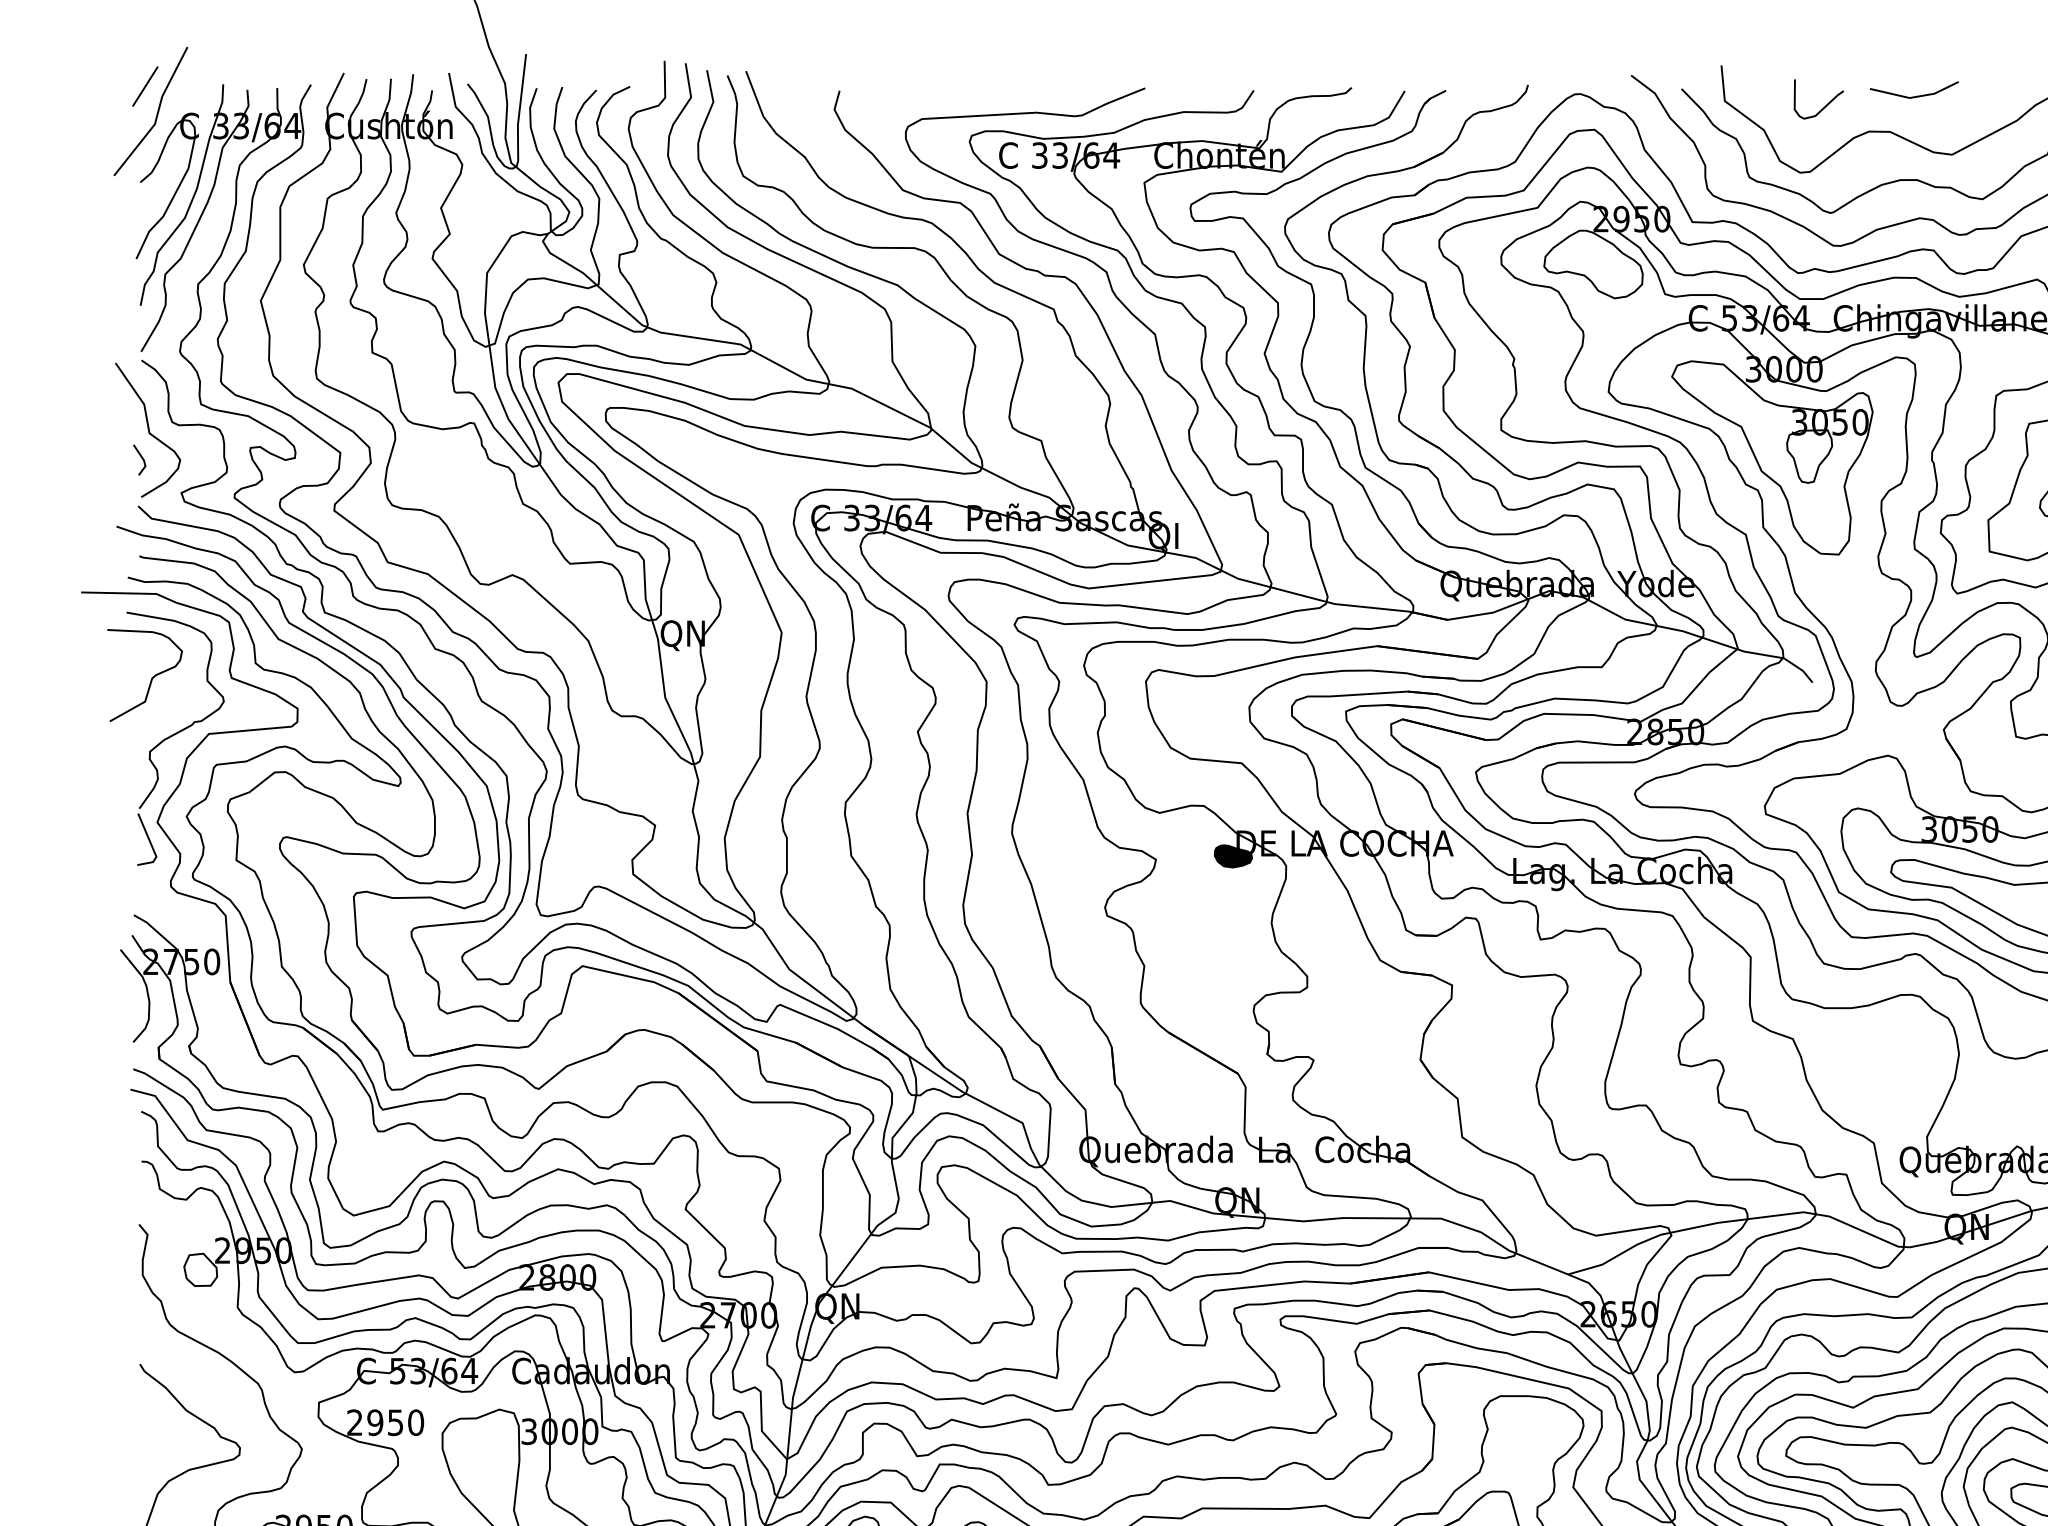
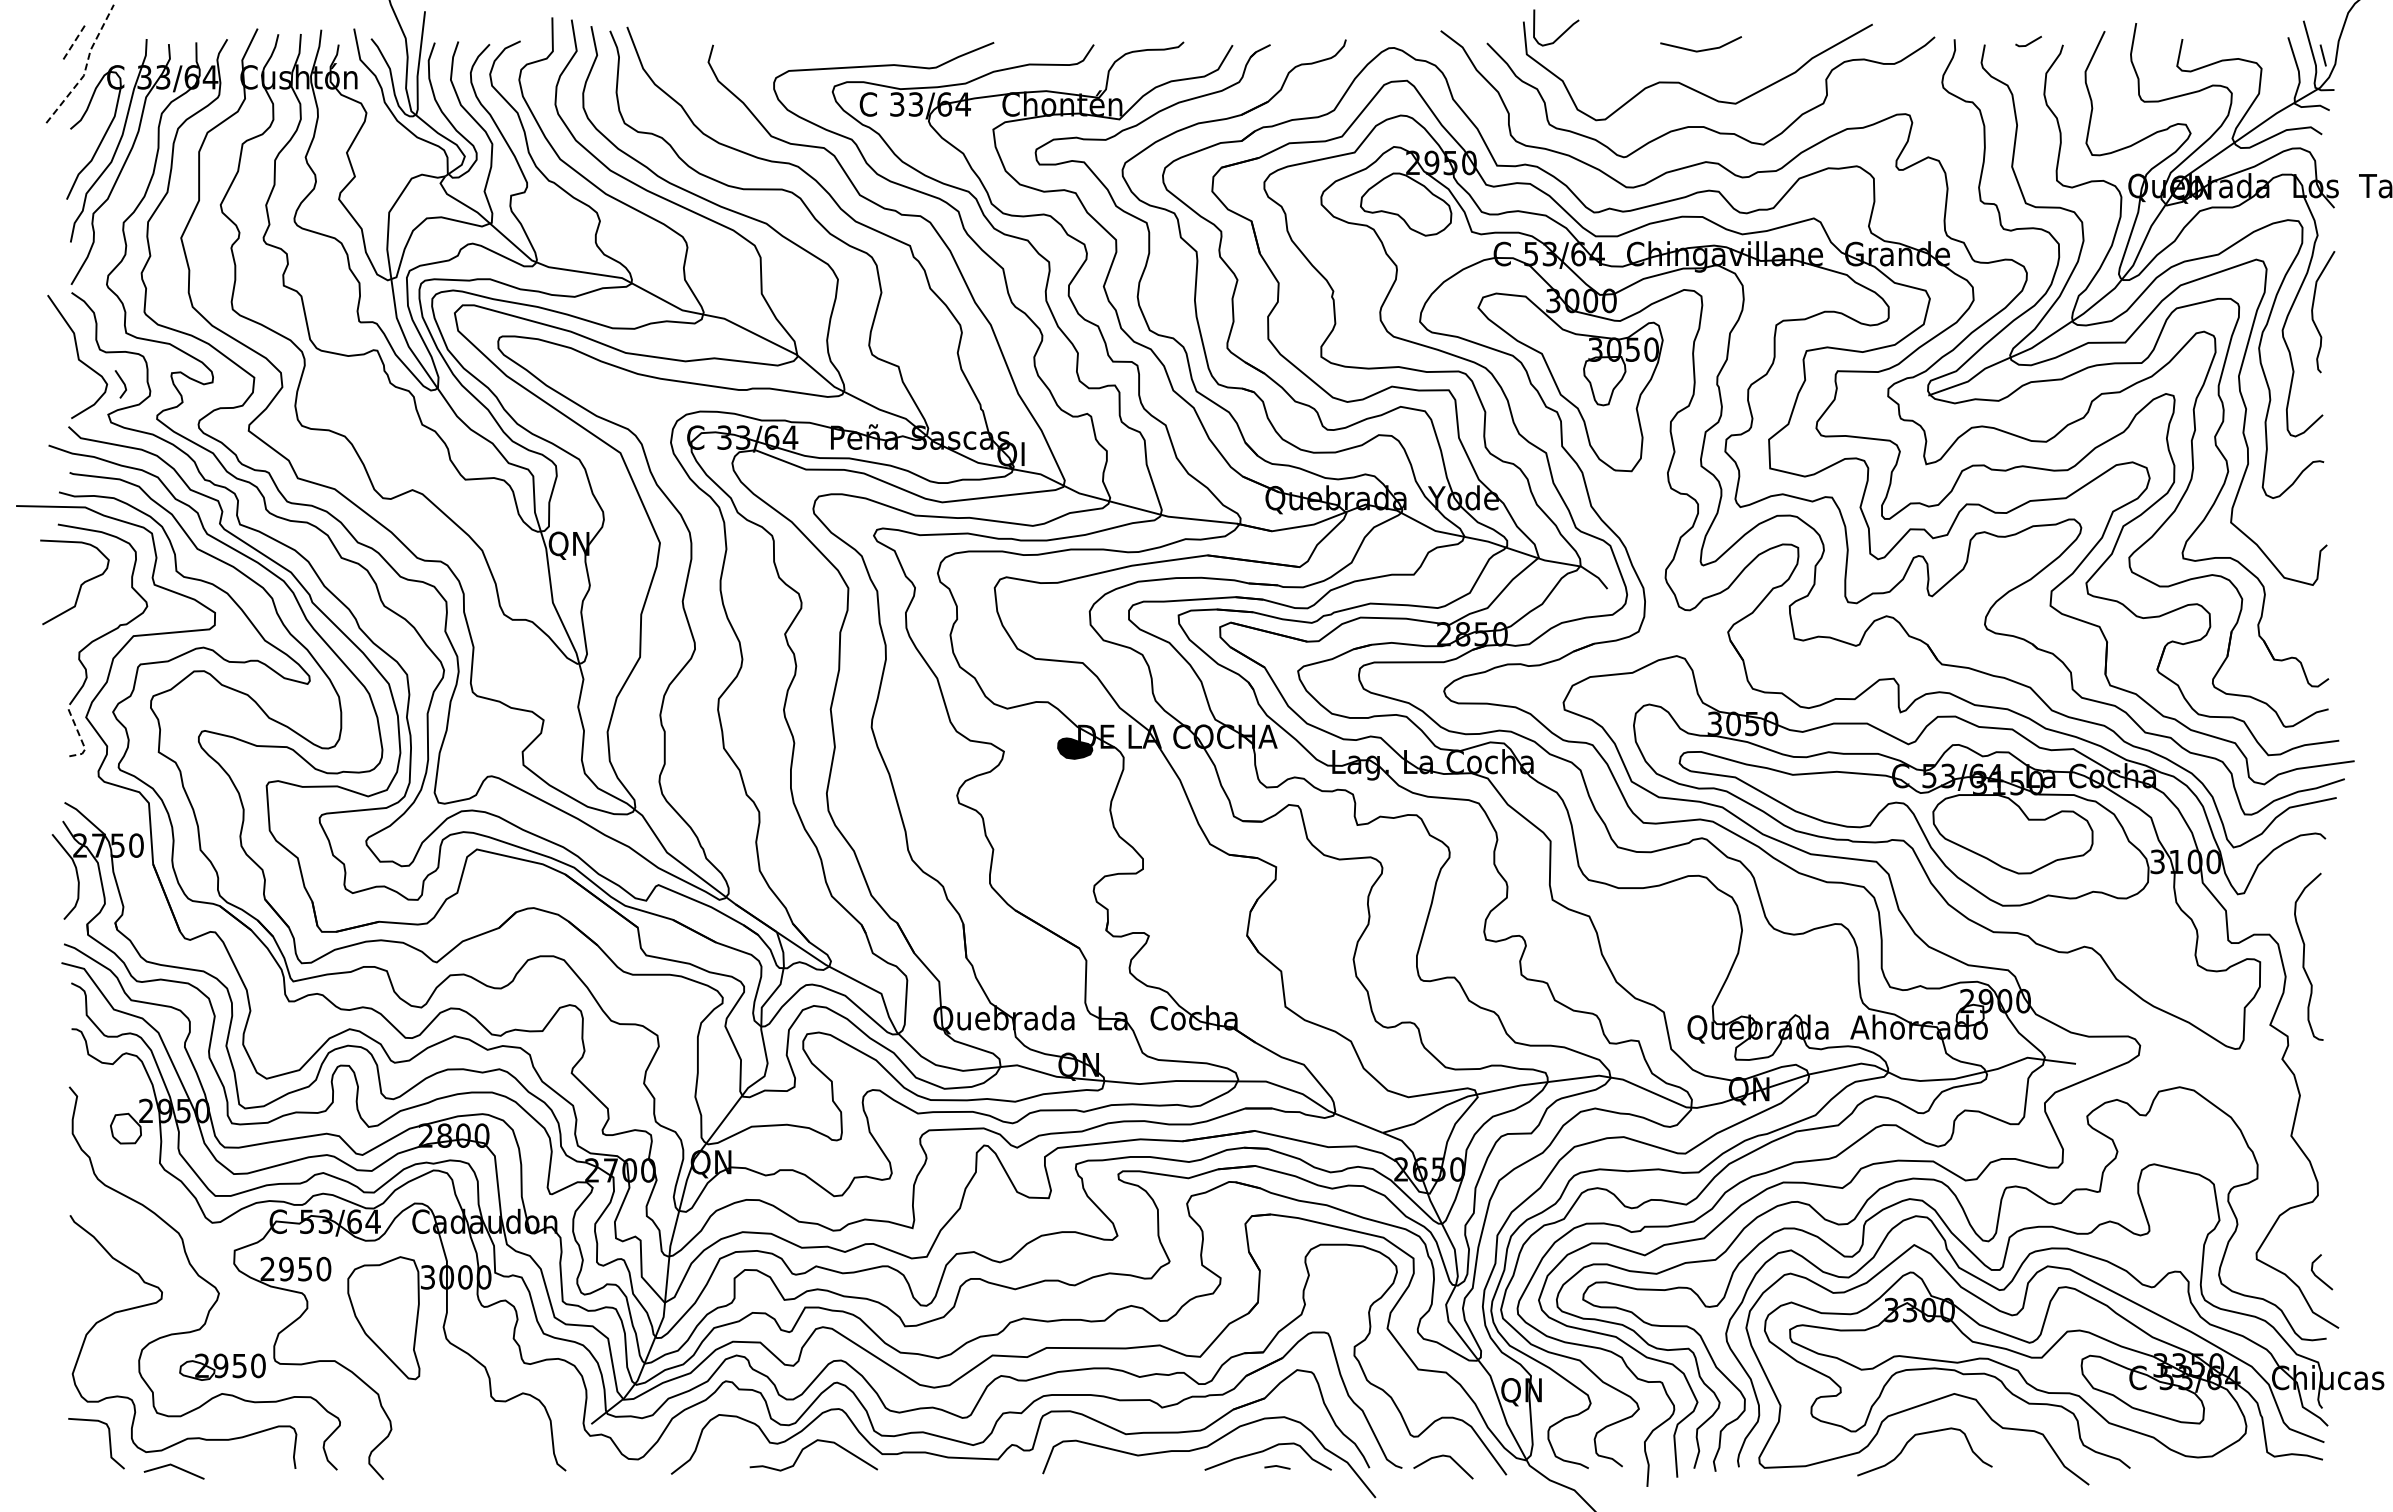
line: (145, 87) -> (75, 41), solid -> dashed
curve: (1823, 106) -> (1560, 34), moved
line: (157, 115) -> (86, 67), solid -> dashed
line: (141, 459) -> (122, 383), moved
line: (152, 847) -> (81, 740), solid -> dashed

